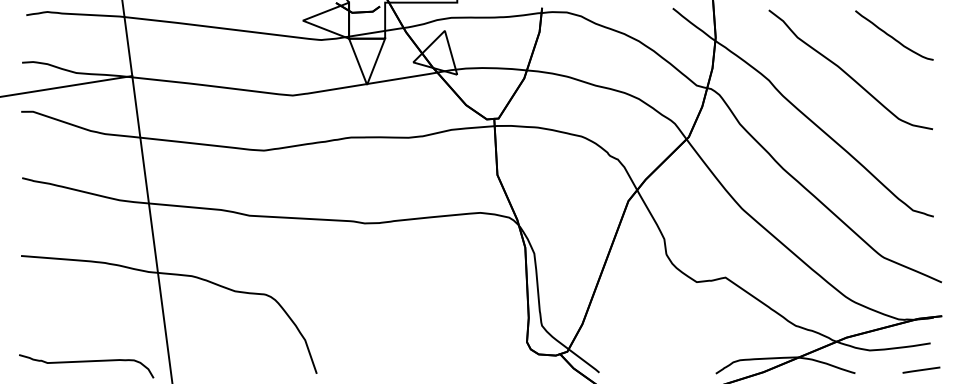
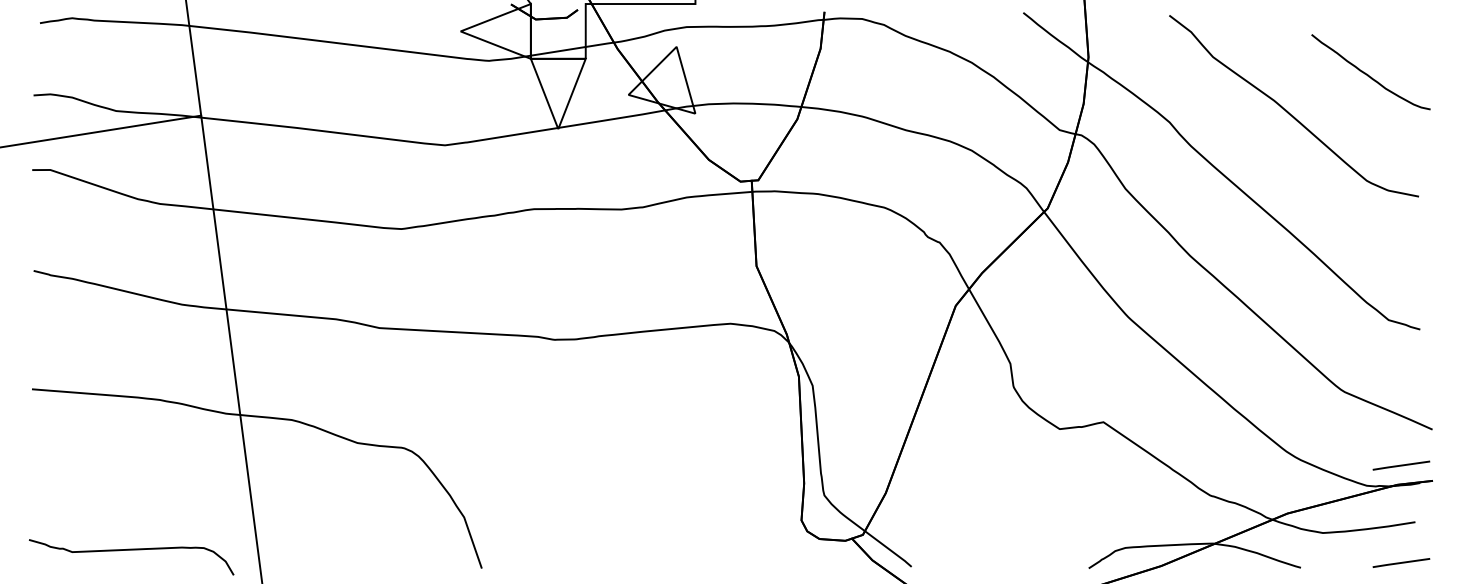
curve: (892, 36) -> (1368, 73), moved
line: (921, 305) -> (1401, 464), added

